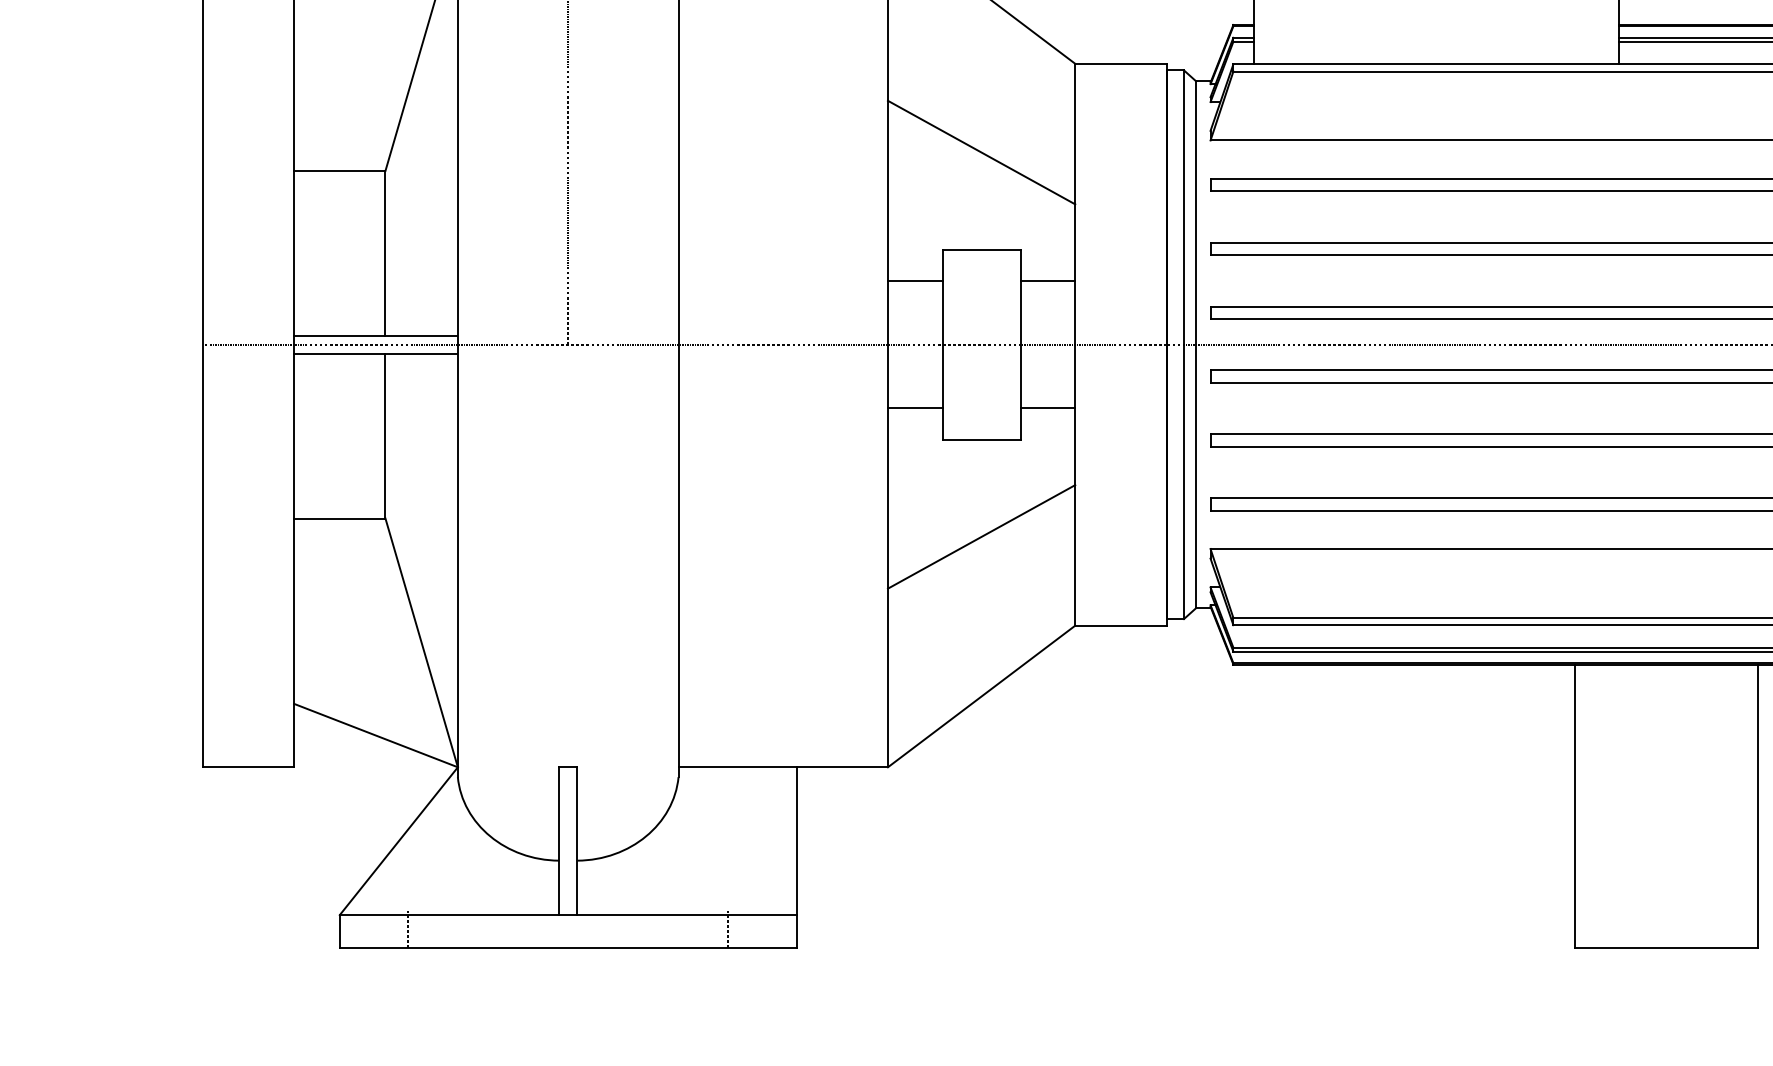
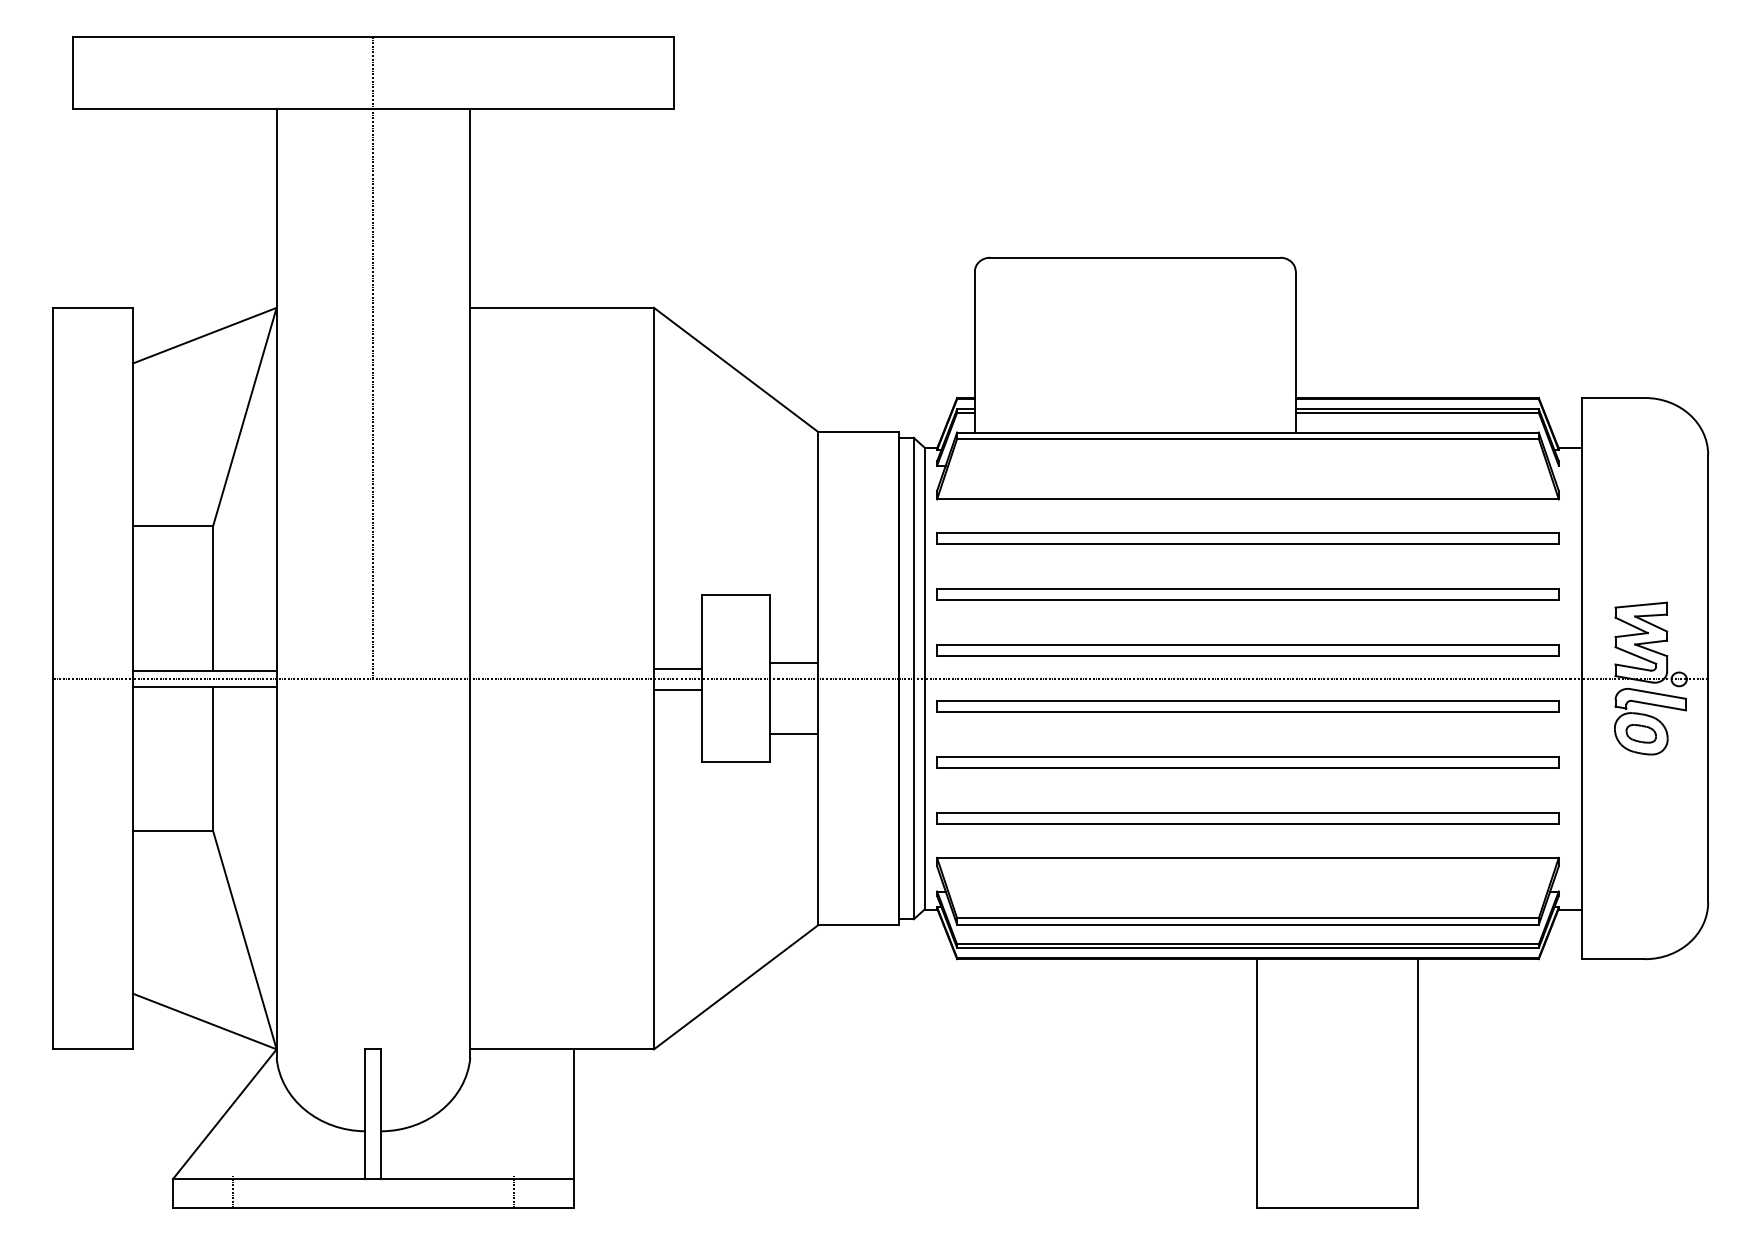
line: (981, 152) -> (736, 509), removed
line: (914, 280) -> (677, 668), moved
line: (1048, 280) -> (794, 662), moved
line: (914, 408) -> (677, 690), moved
line: (981, 536) -> (736, 846), removed

